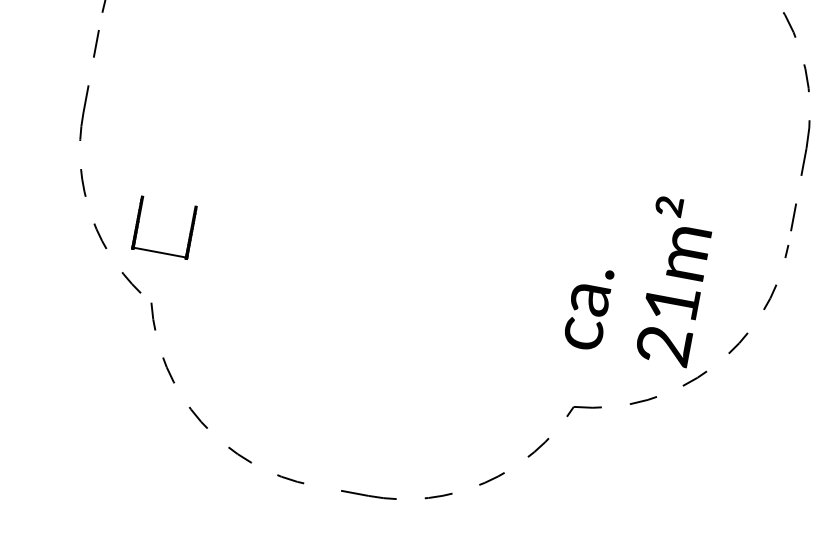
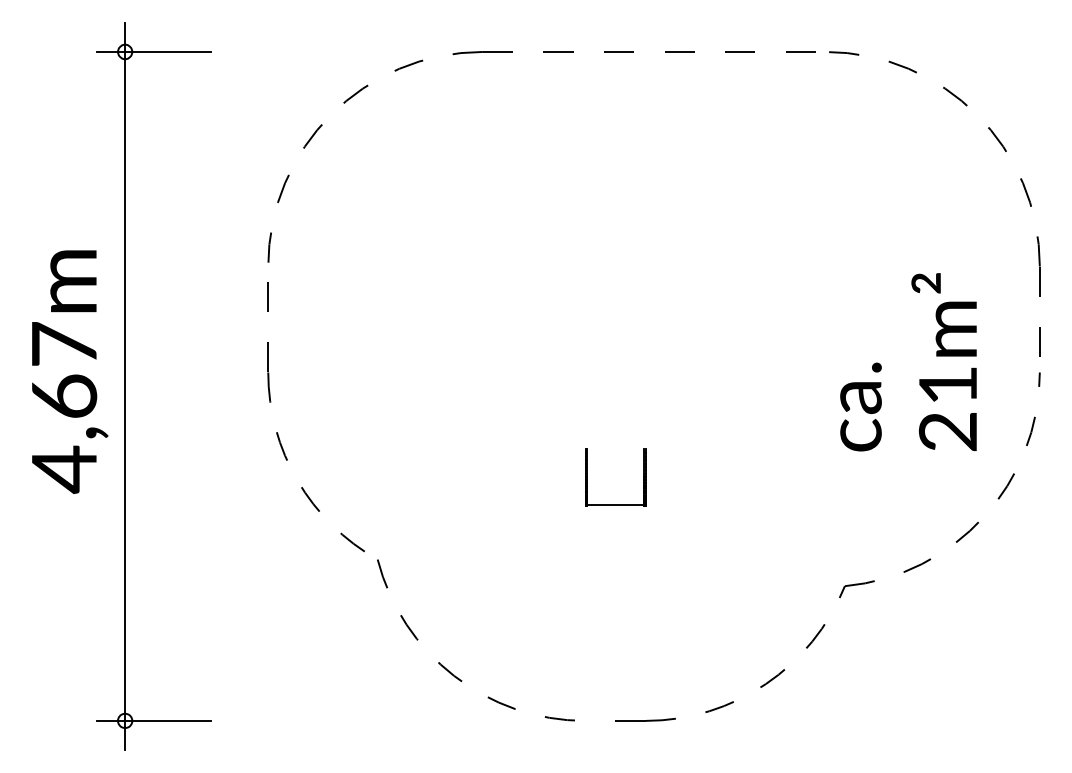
part: (159, 252) -> (615, 504), moved
text: (639, 275) -> (908, 362), moved

